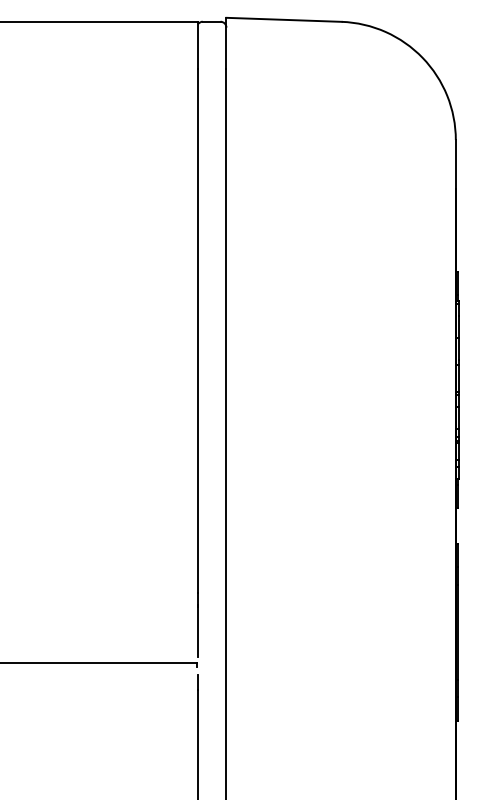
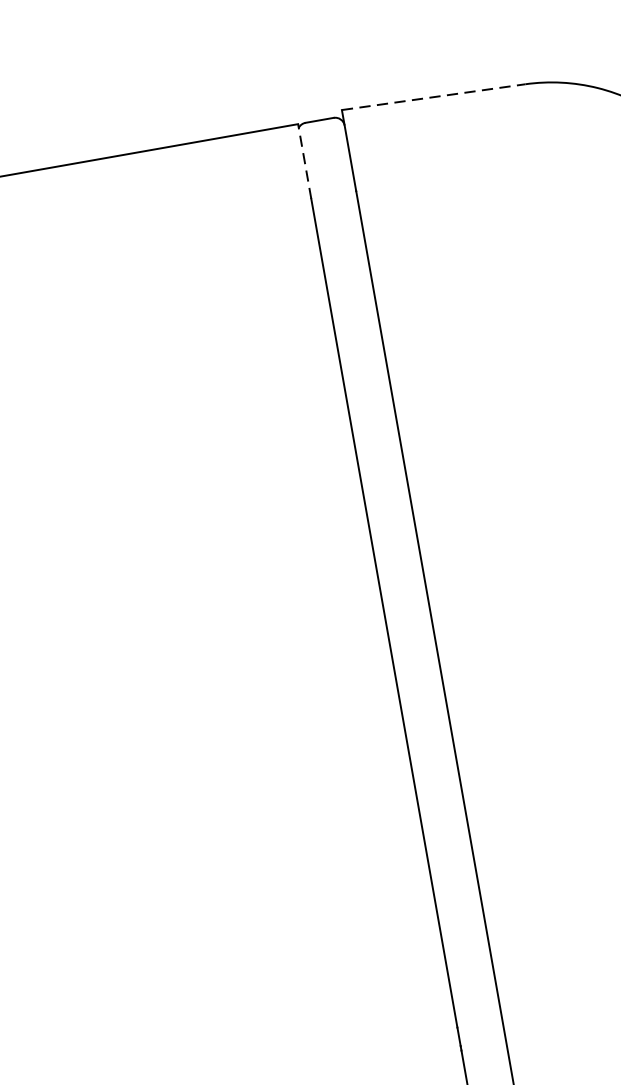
line: (284, 19) -> (434, 96), solid -> dashed
line: (198, 45) -> (305, 161), solid -> dashed

